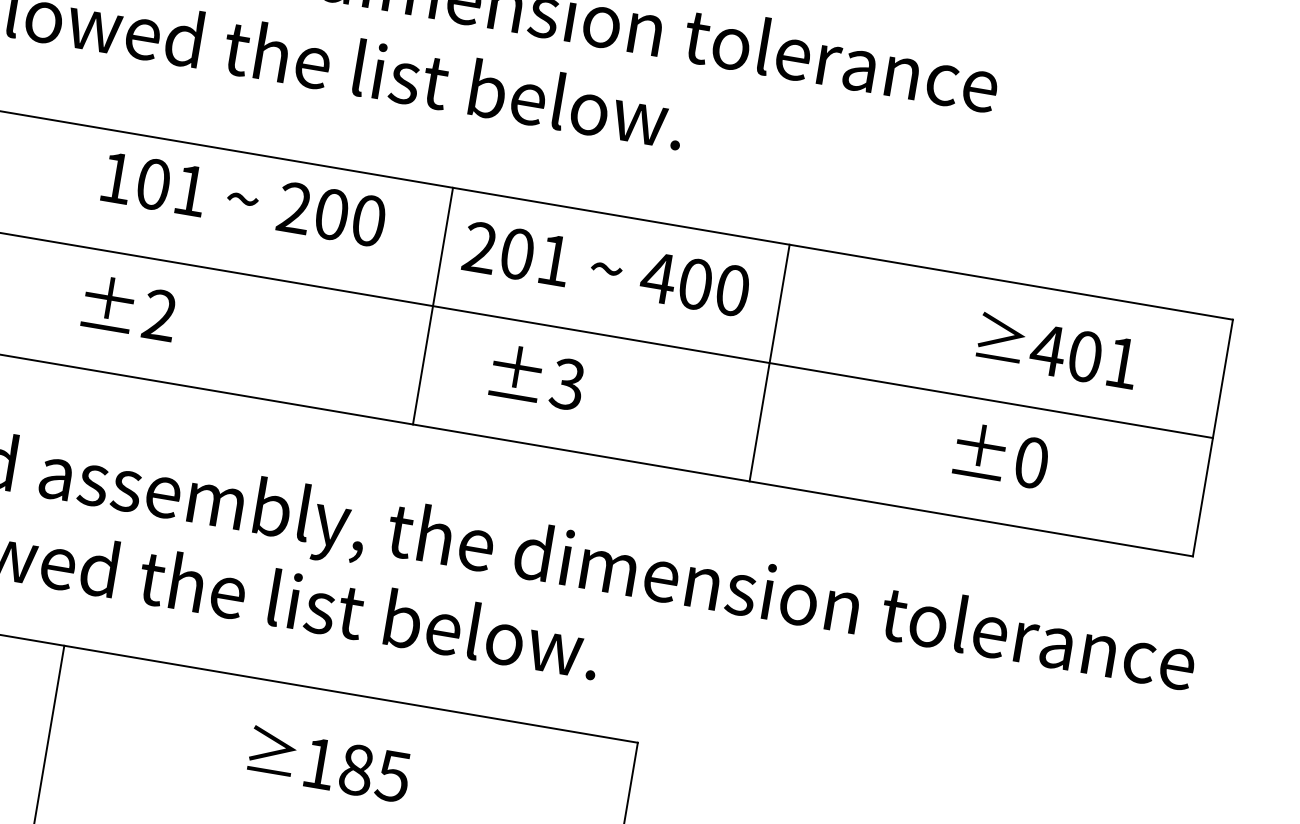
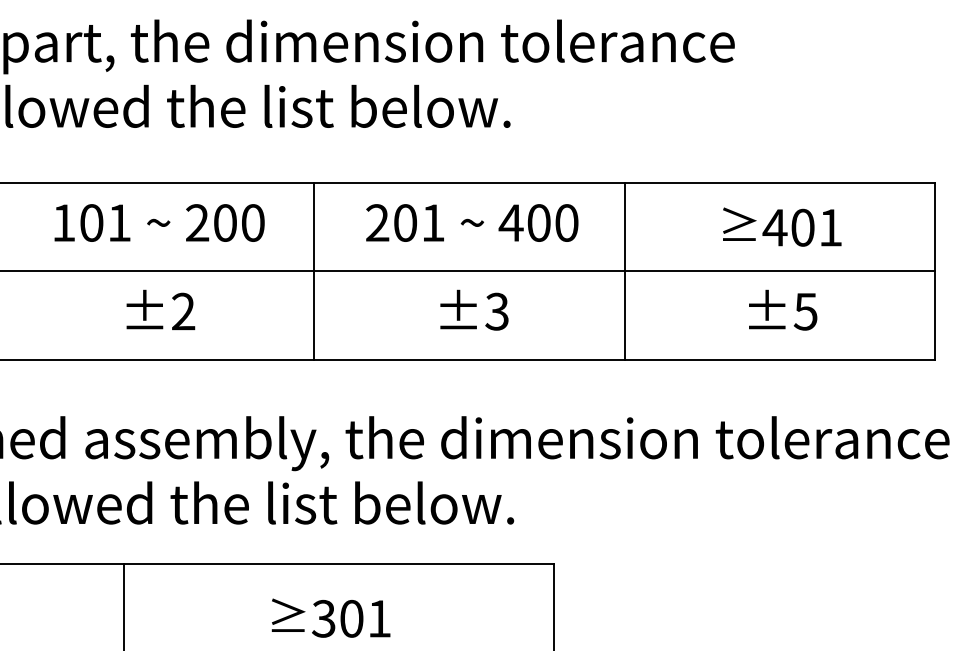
text: (244, 198) -> (159, 222), moved
line: (433, 306) -> (314, 271), moved
text: (129, 307) -> (160, 309), moved
text: (1058, 350) -> (782, 226), moved
line: (769, 363) -> (624, 271), moved
text: (537, 376) -> (474, 309), moved
text: (1031, 462) -> (805, 311), ±0 -> ±5
text: (356, 769) -> (351, 618), 185 -> 301

